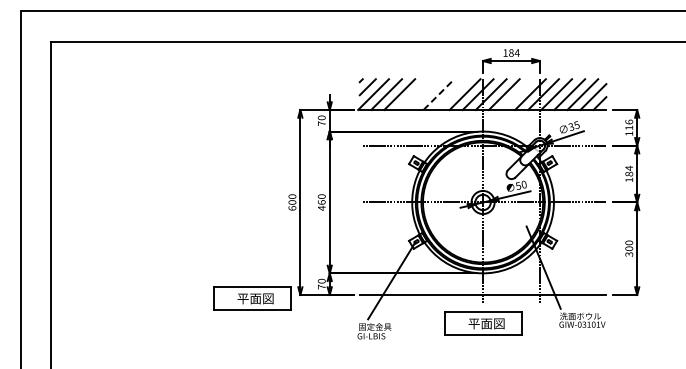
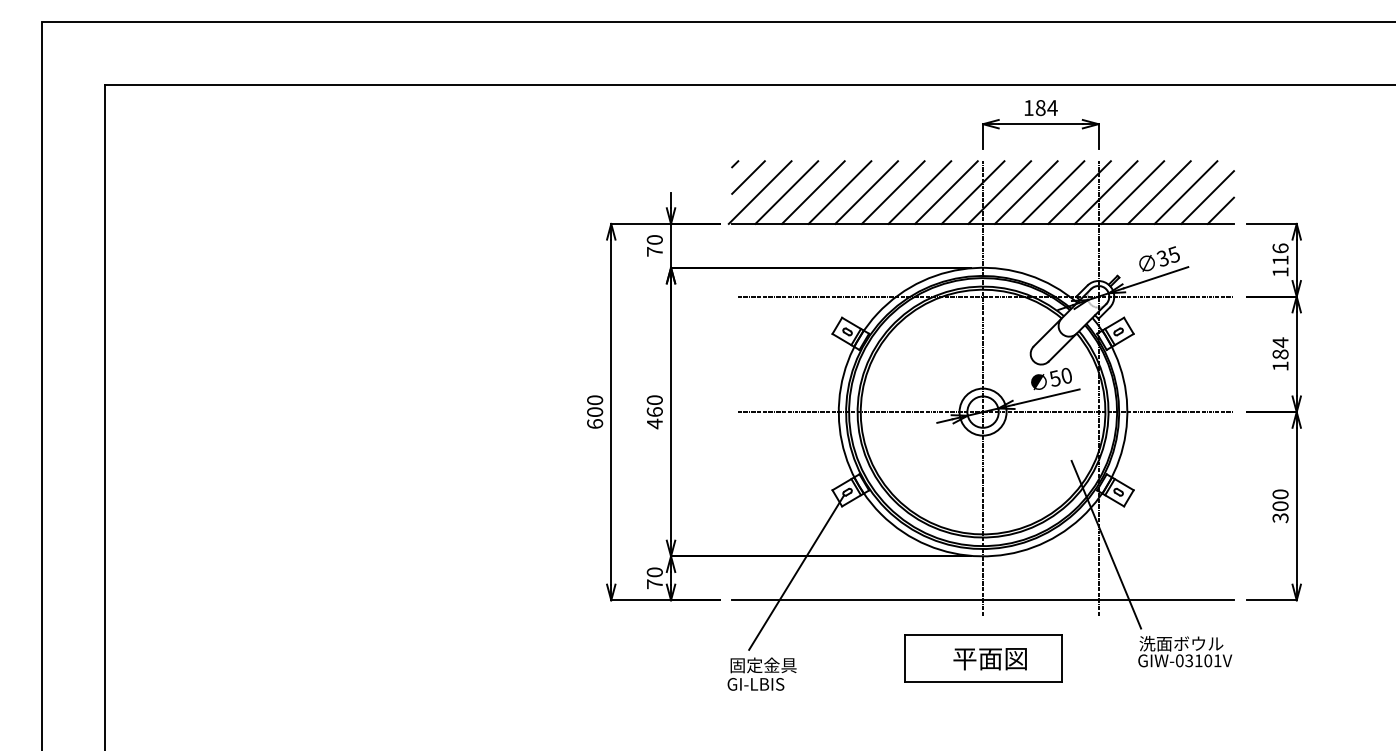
line: (412, 94) -> (839, 192), added
line: (425, 94) -> (865, 192), added
line: (438, 94) -> (892, 192), dashed -> solid
line: (451, 94) -> (918, 192), added
line: (517, 94) -> (1053, 192), added
part: (252, 298) -> (513, 607), removed

